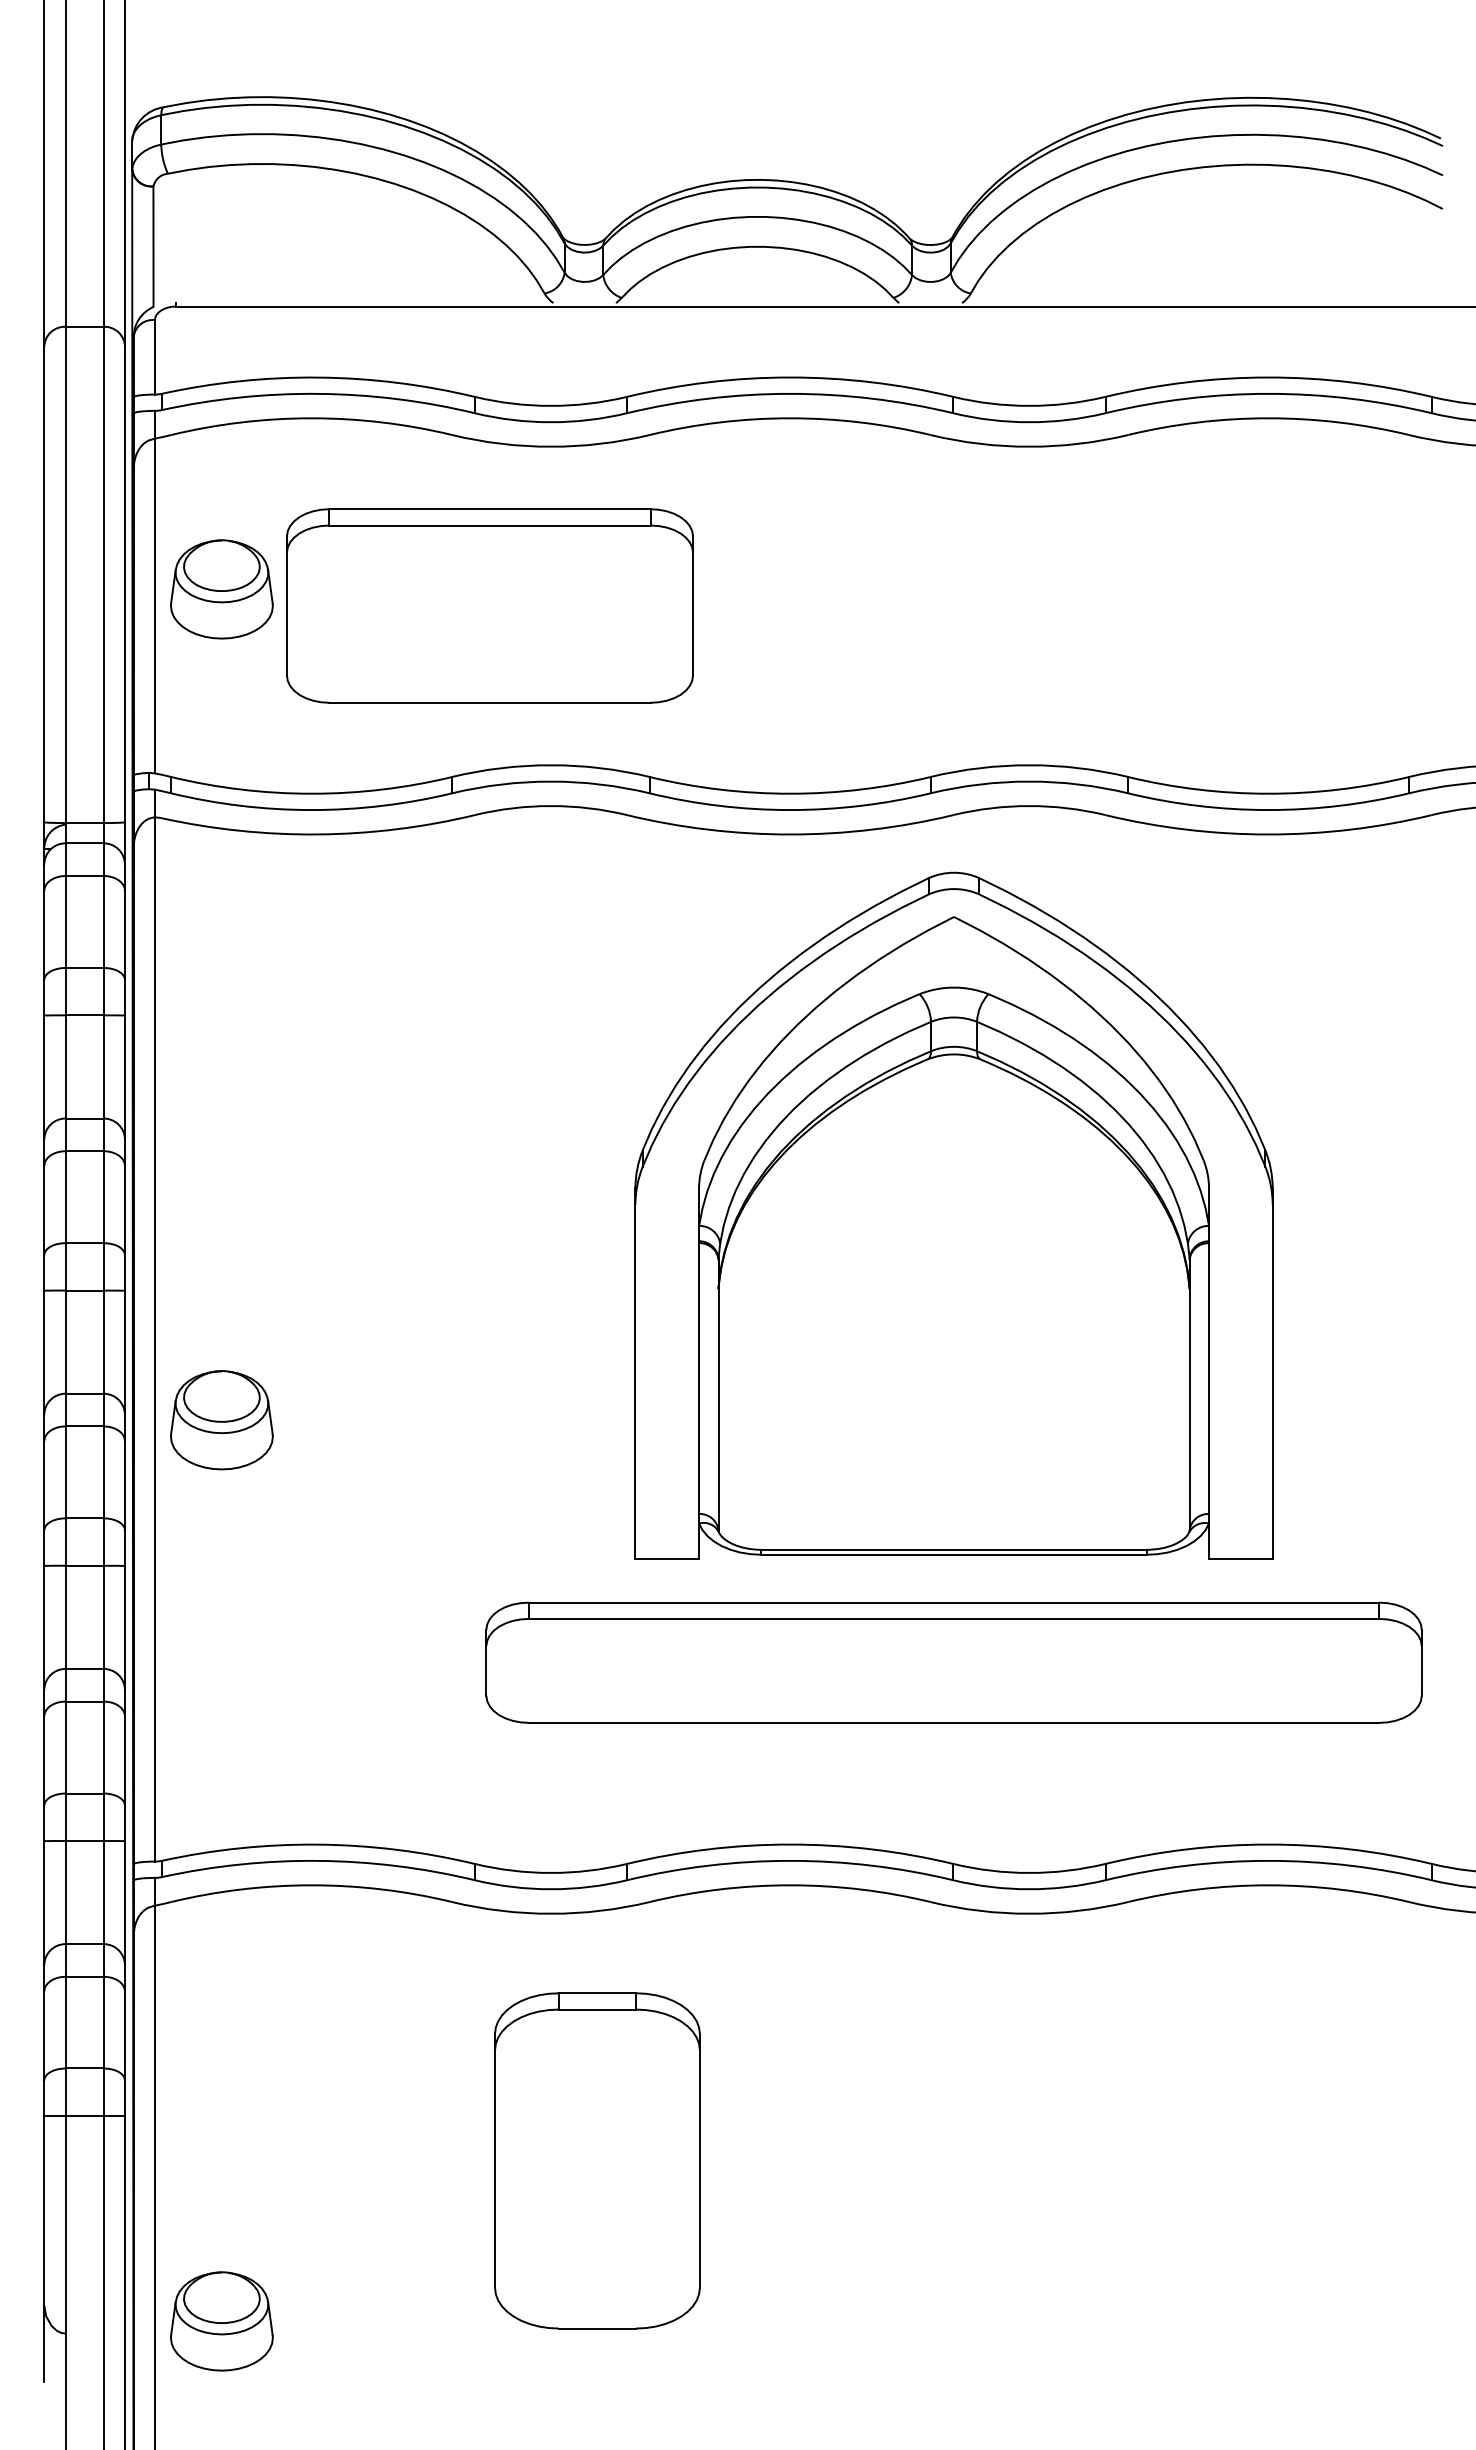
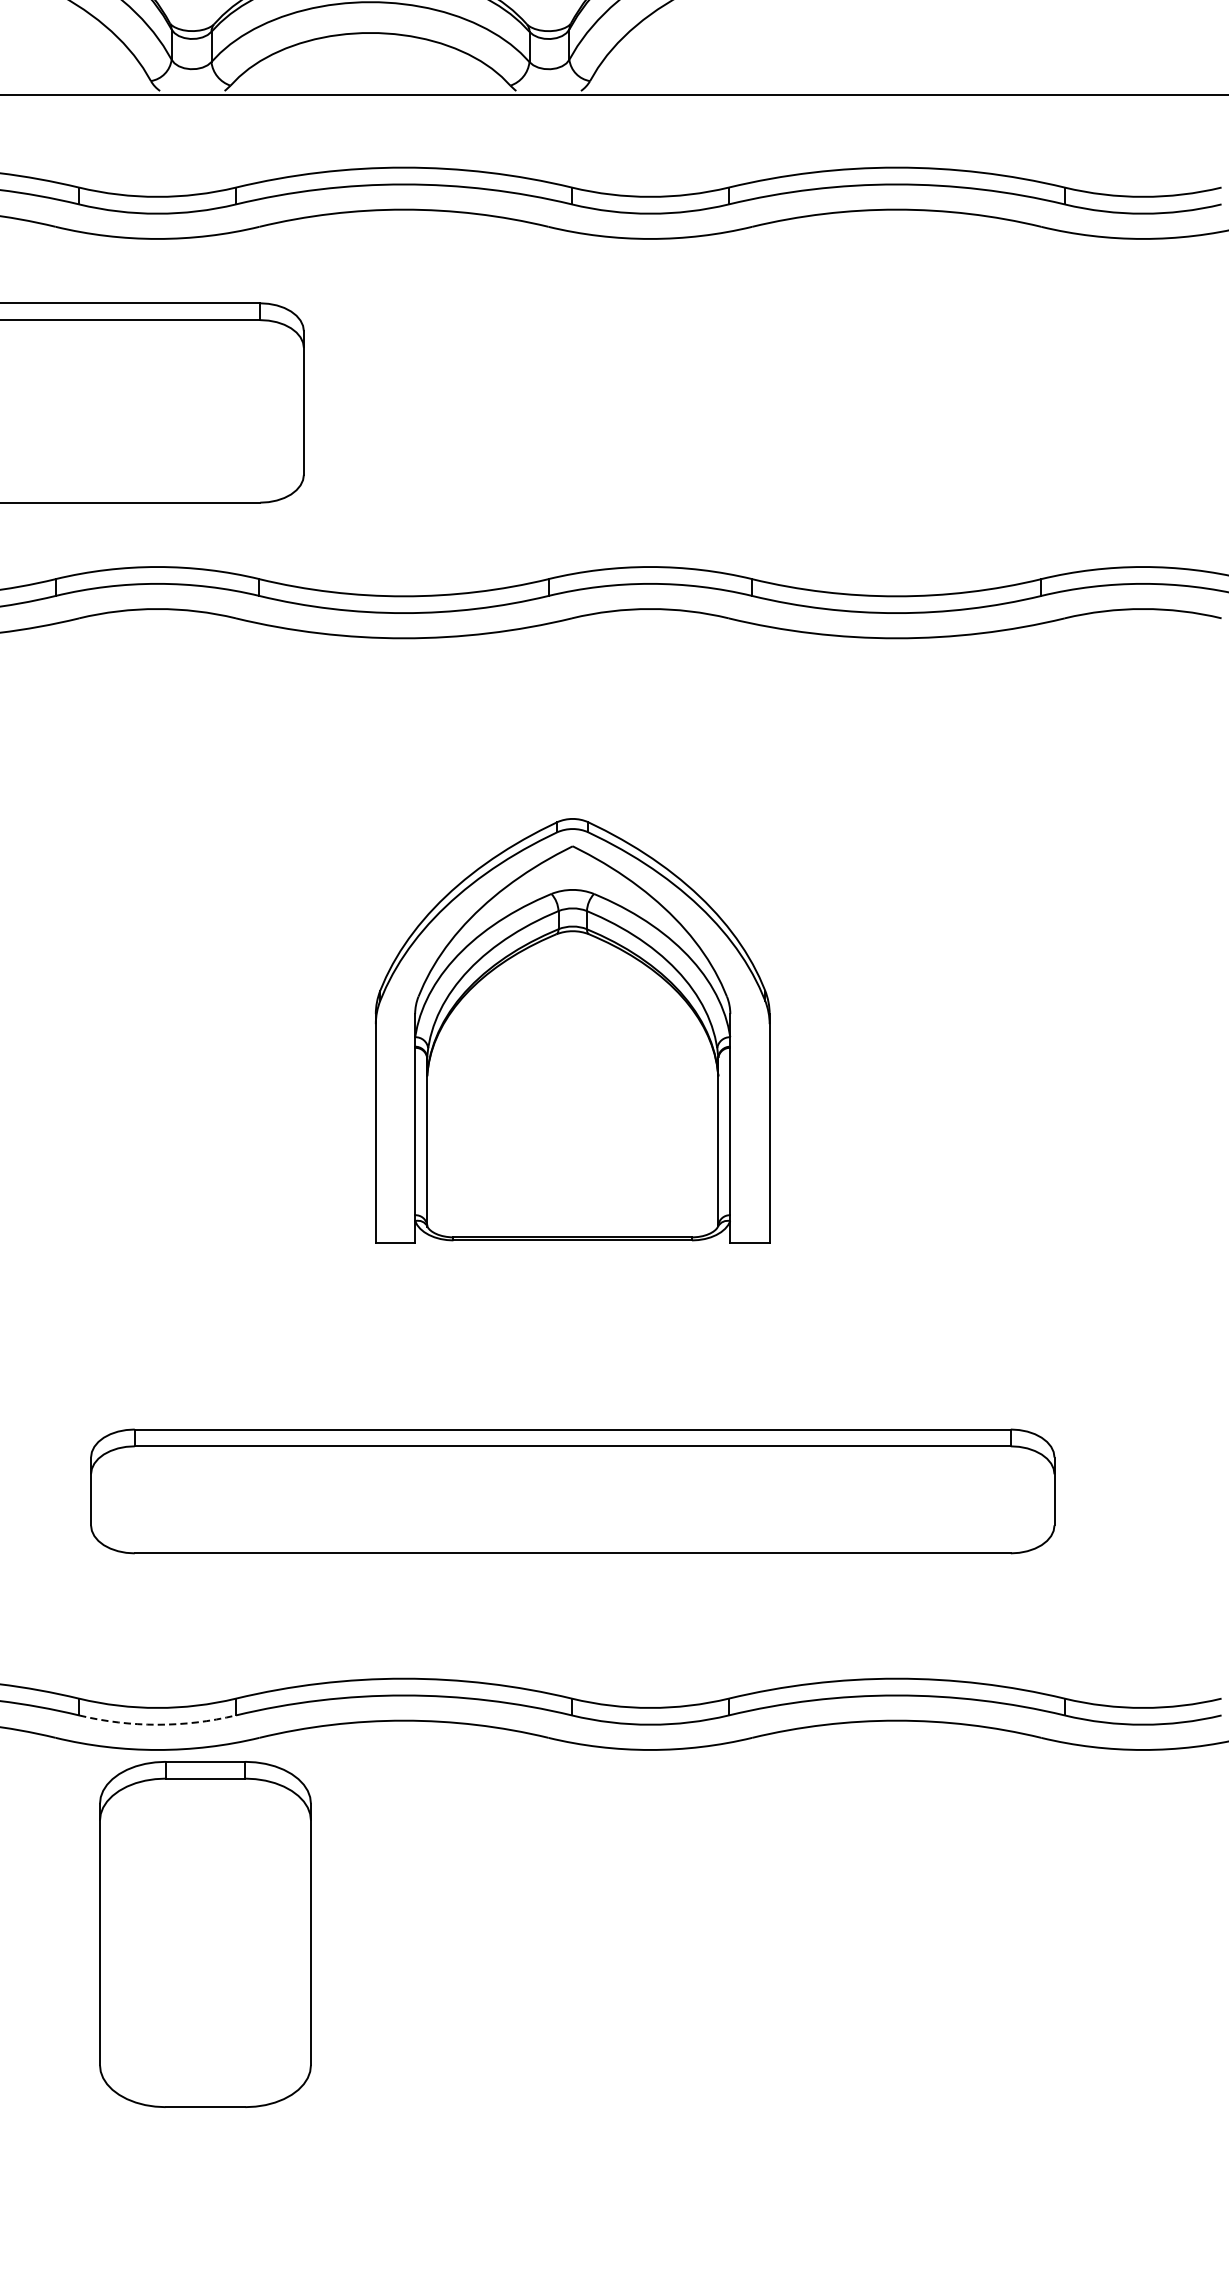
part: (953, 1215) -> (572, 1030), size x0.6
arc: (550, 1889) -> (157, 1724), solid -> dashed
part: (597, 2160) -> (205, 1934), moved

